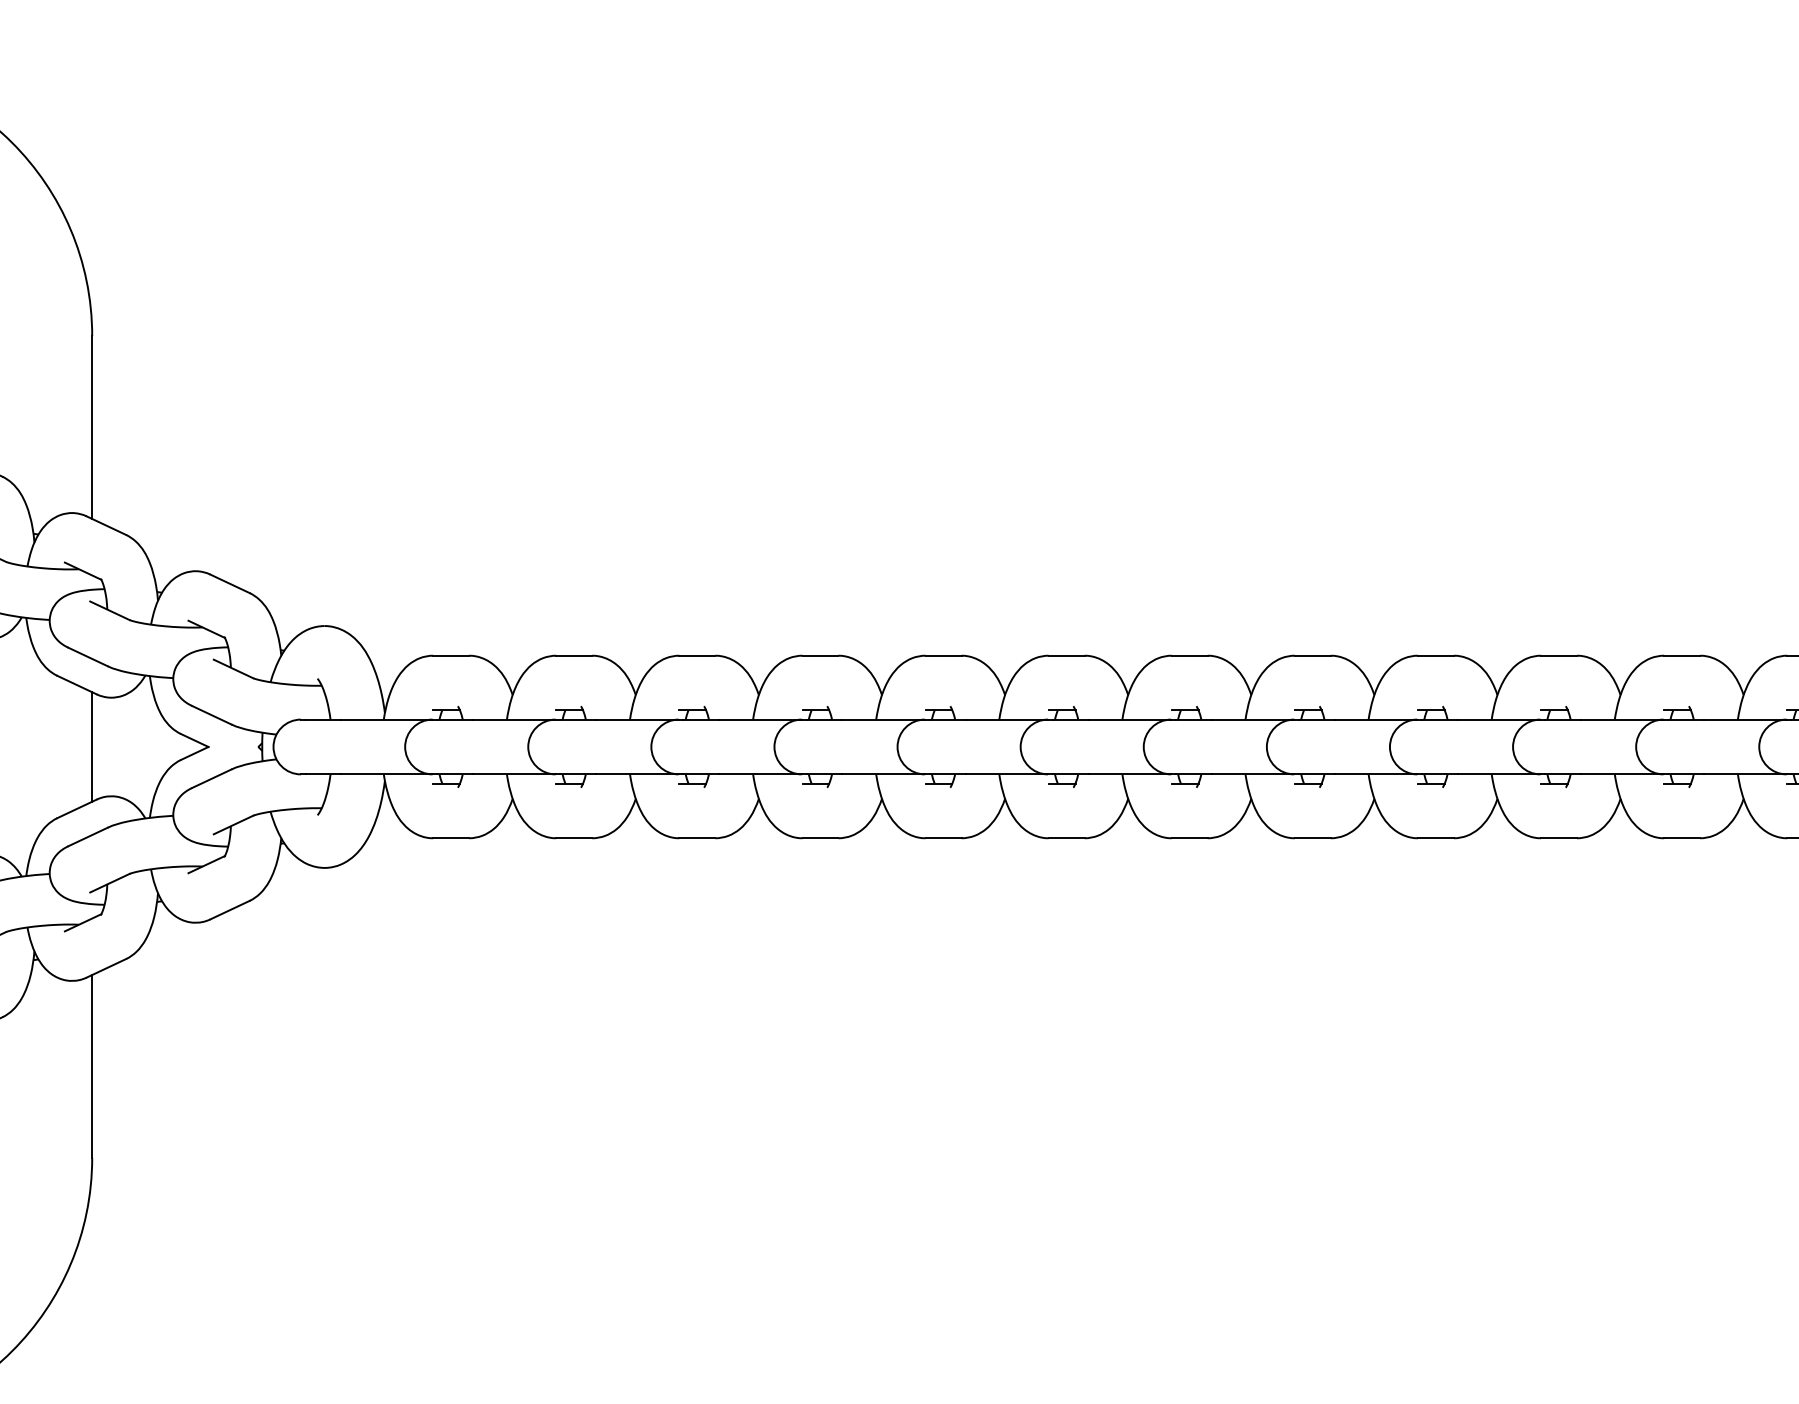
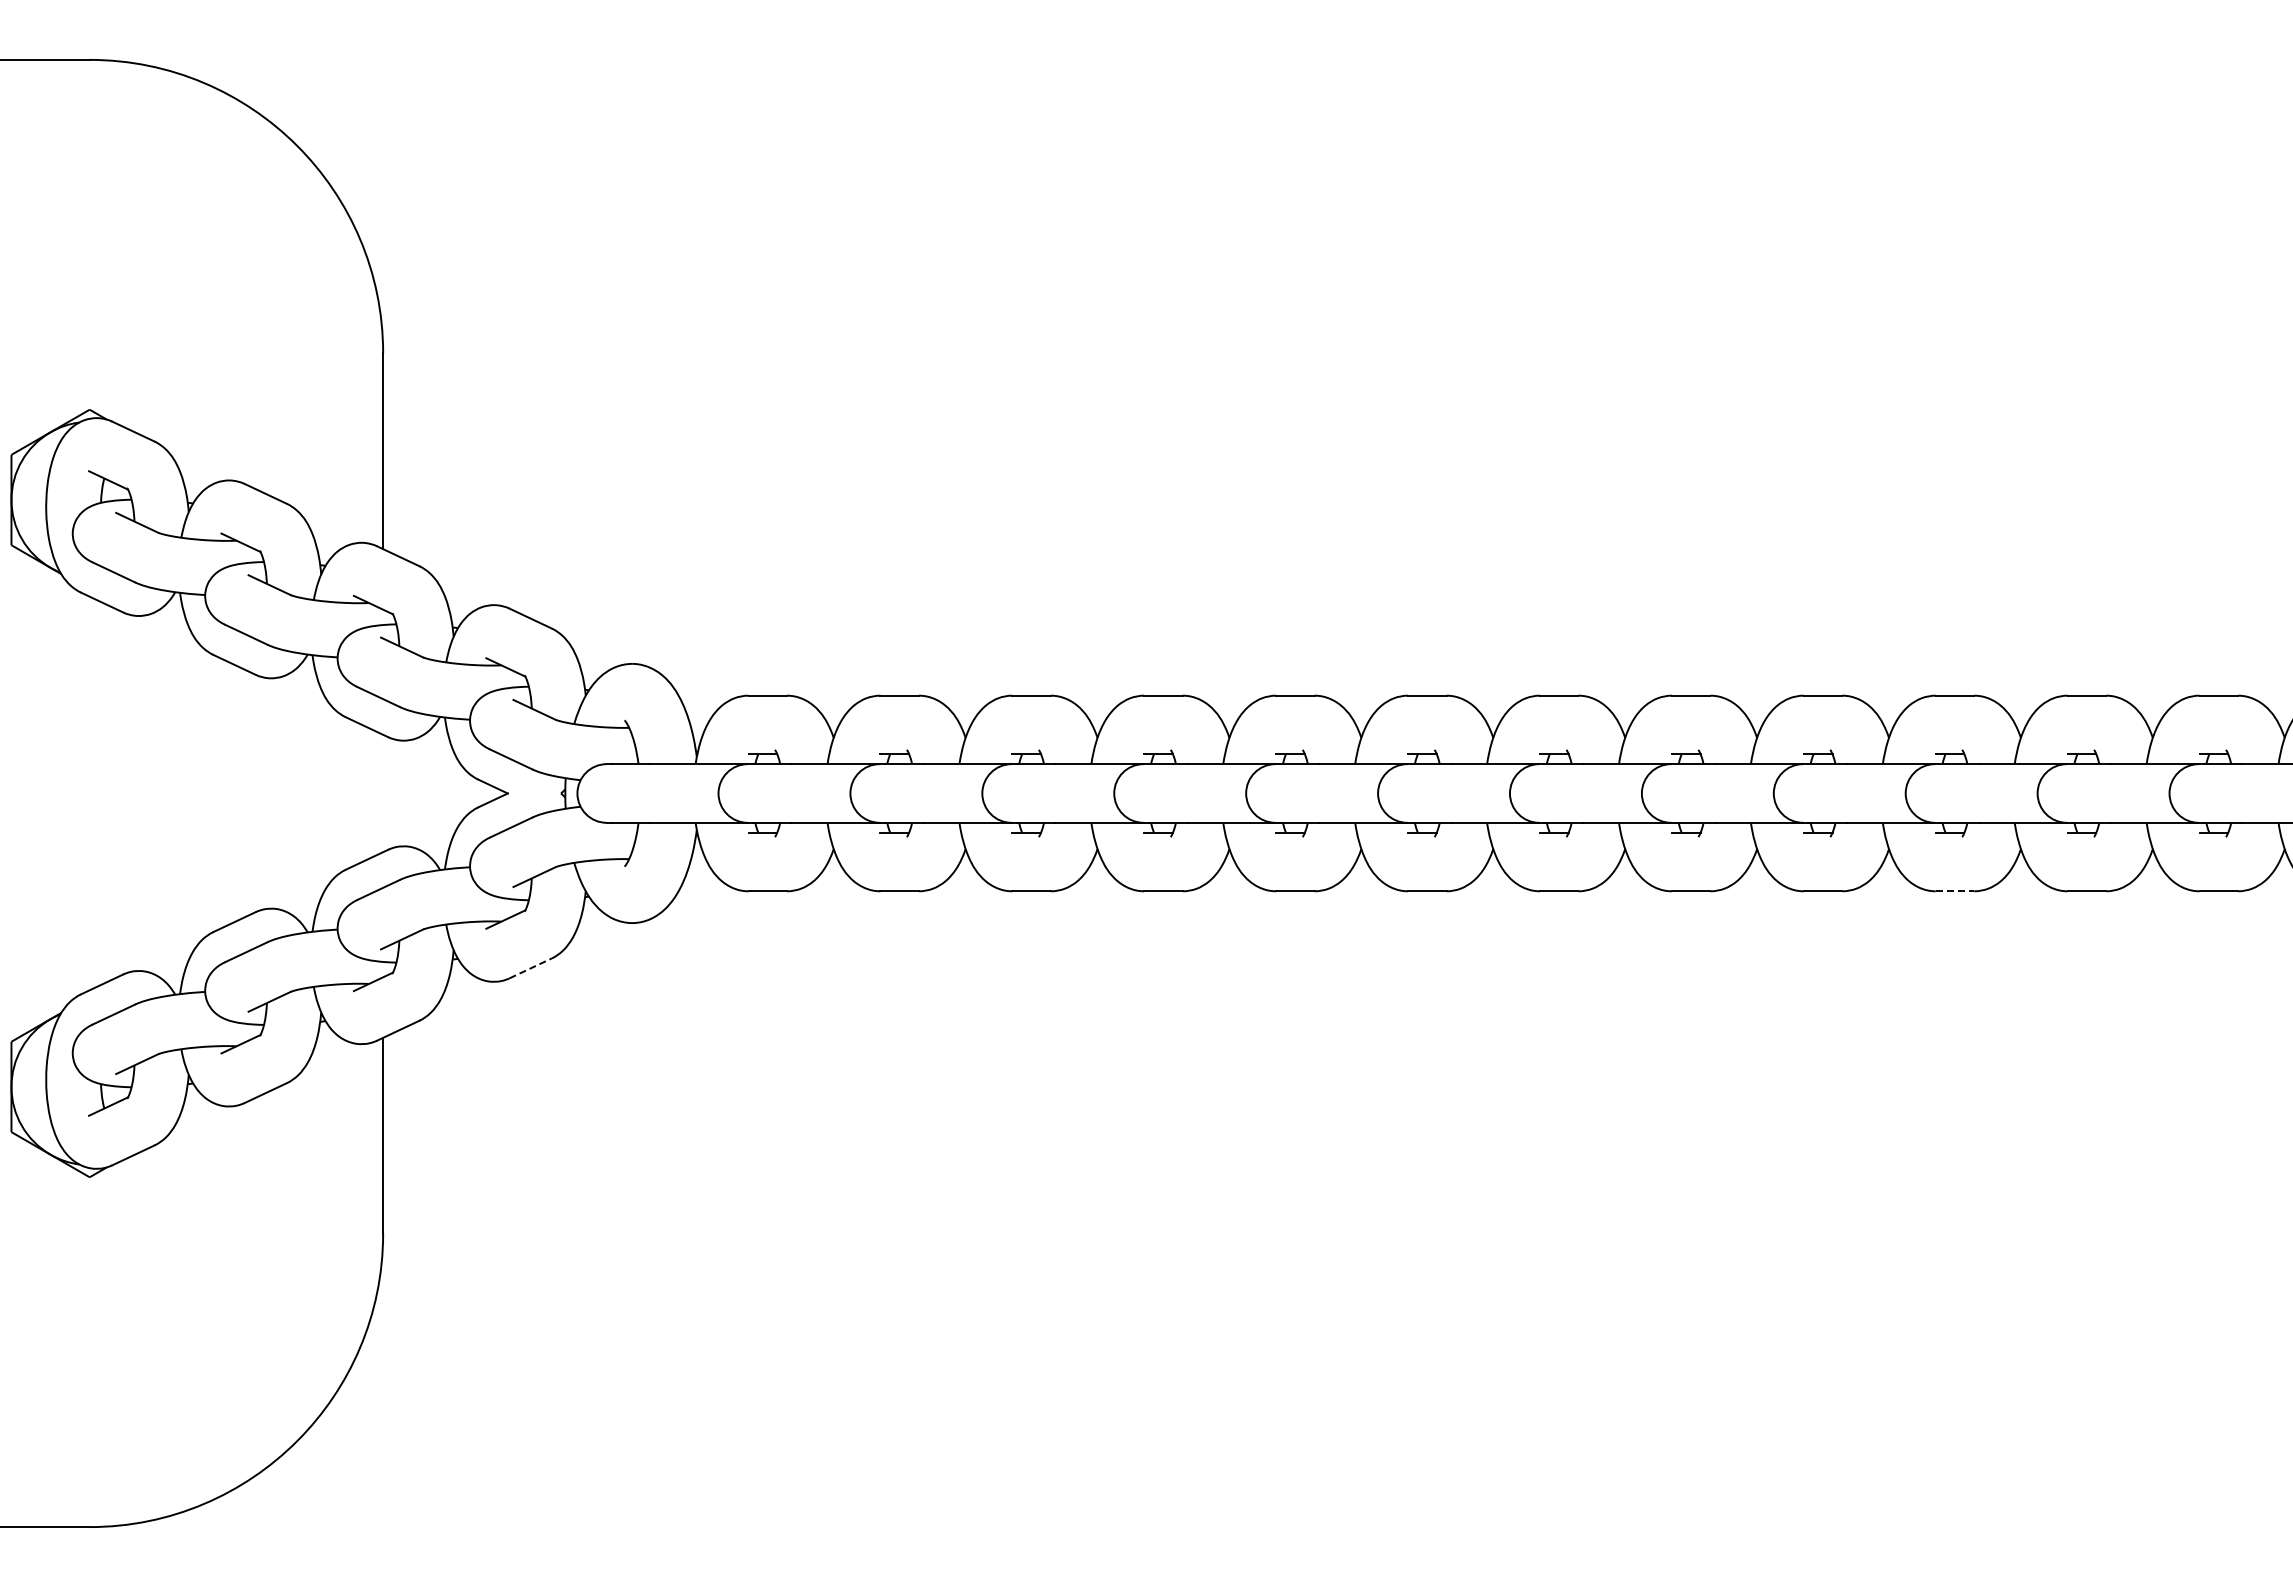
line: (92, 746) -> (383, 793), removed
line: (1559, 838) -> (1955, 891), solid -> dashed
line: (230, 910) -> (531, 968), solid -> dashed

